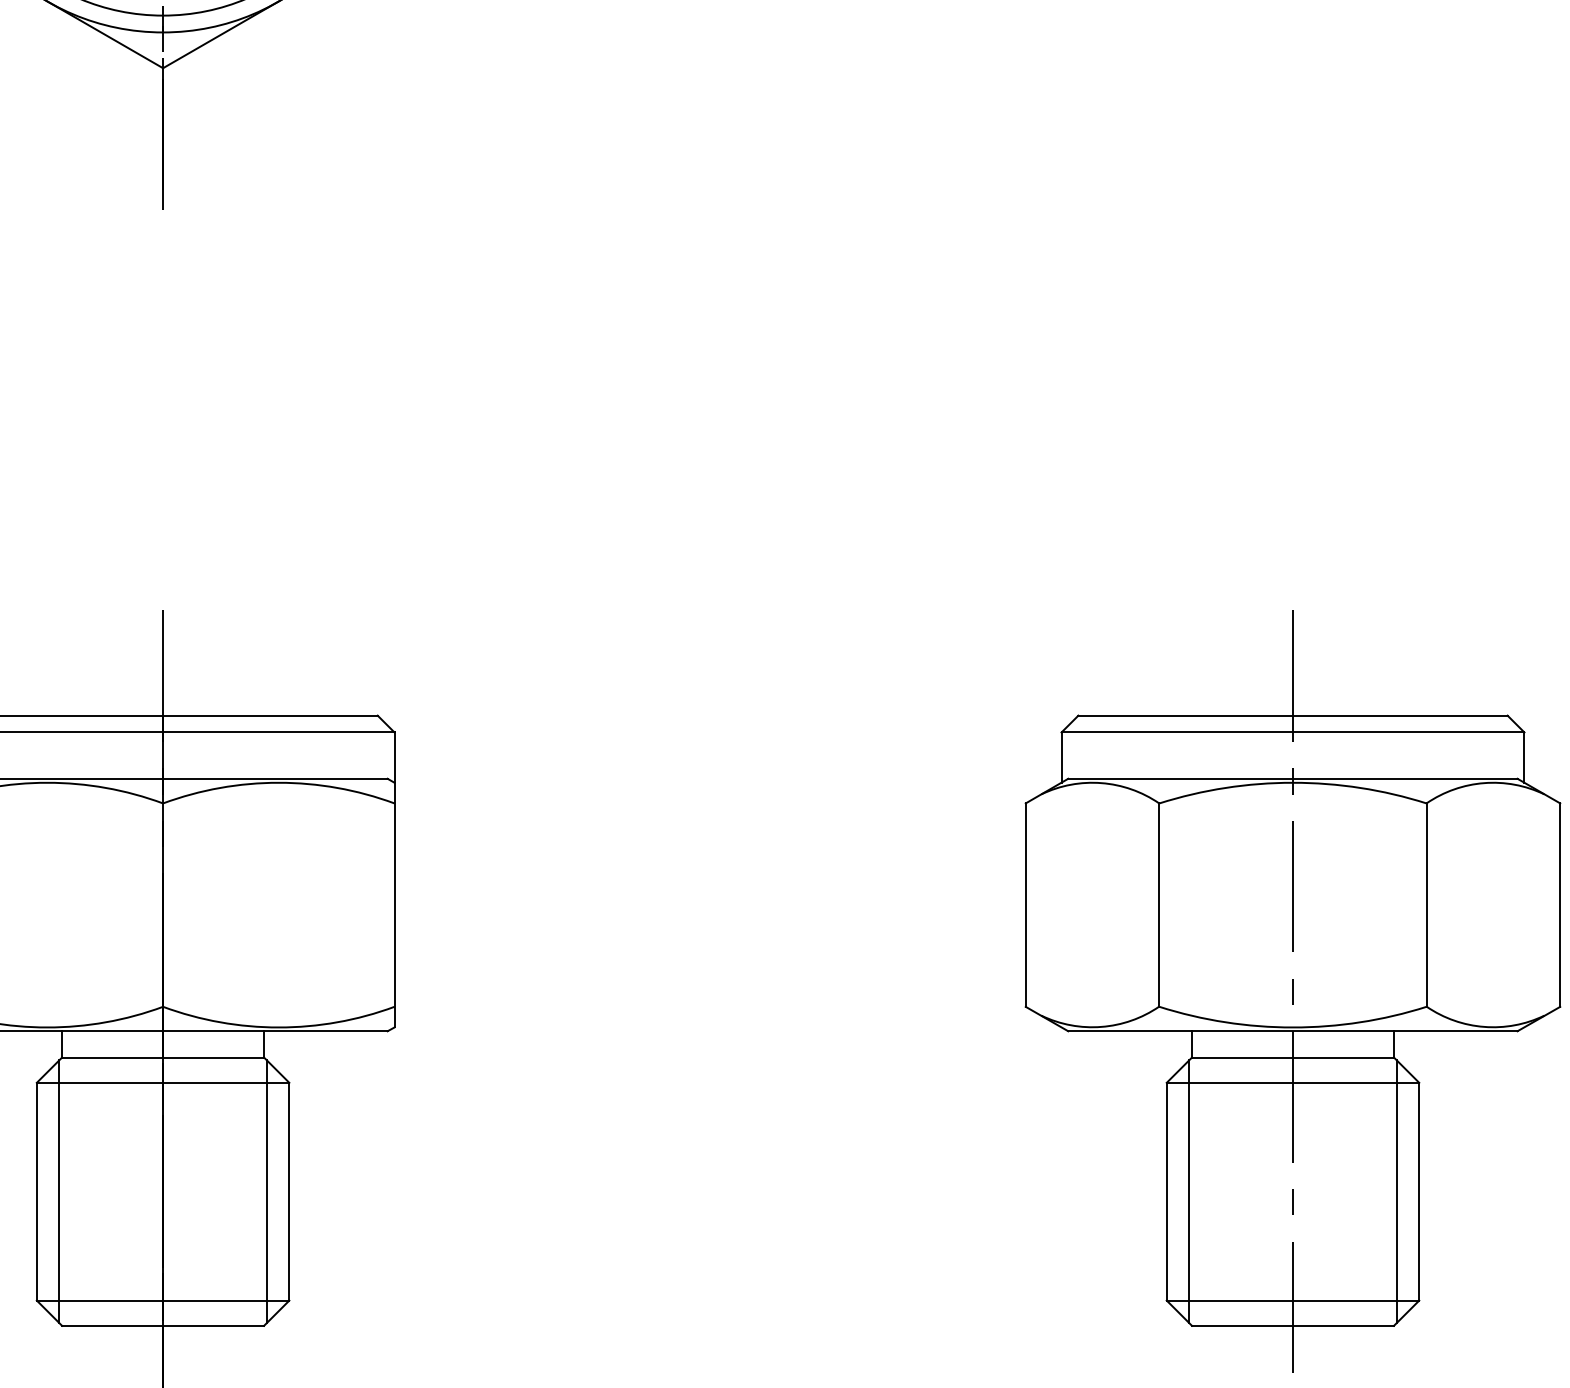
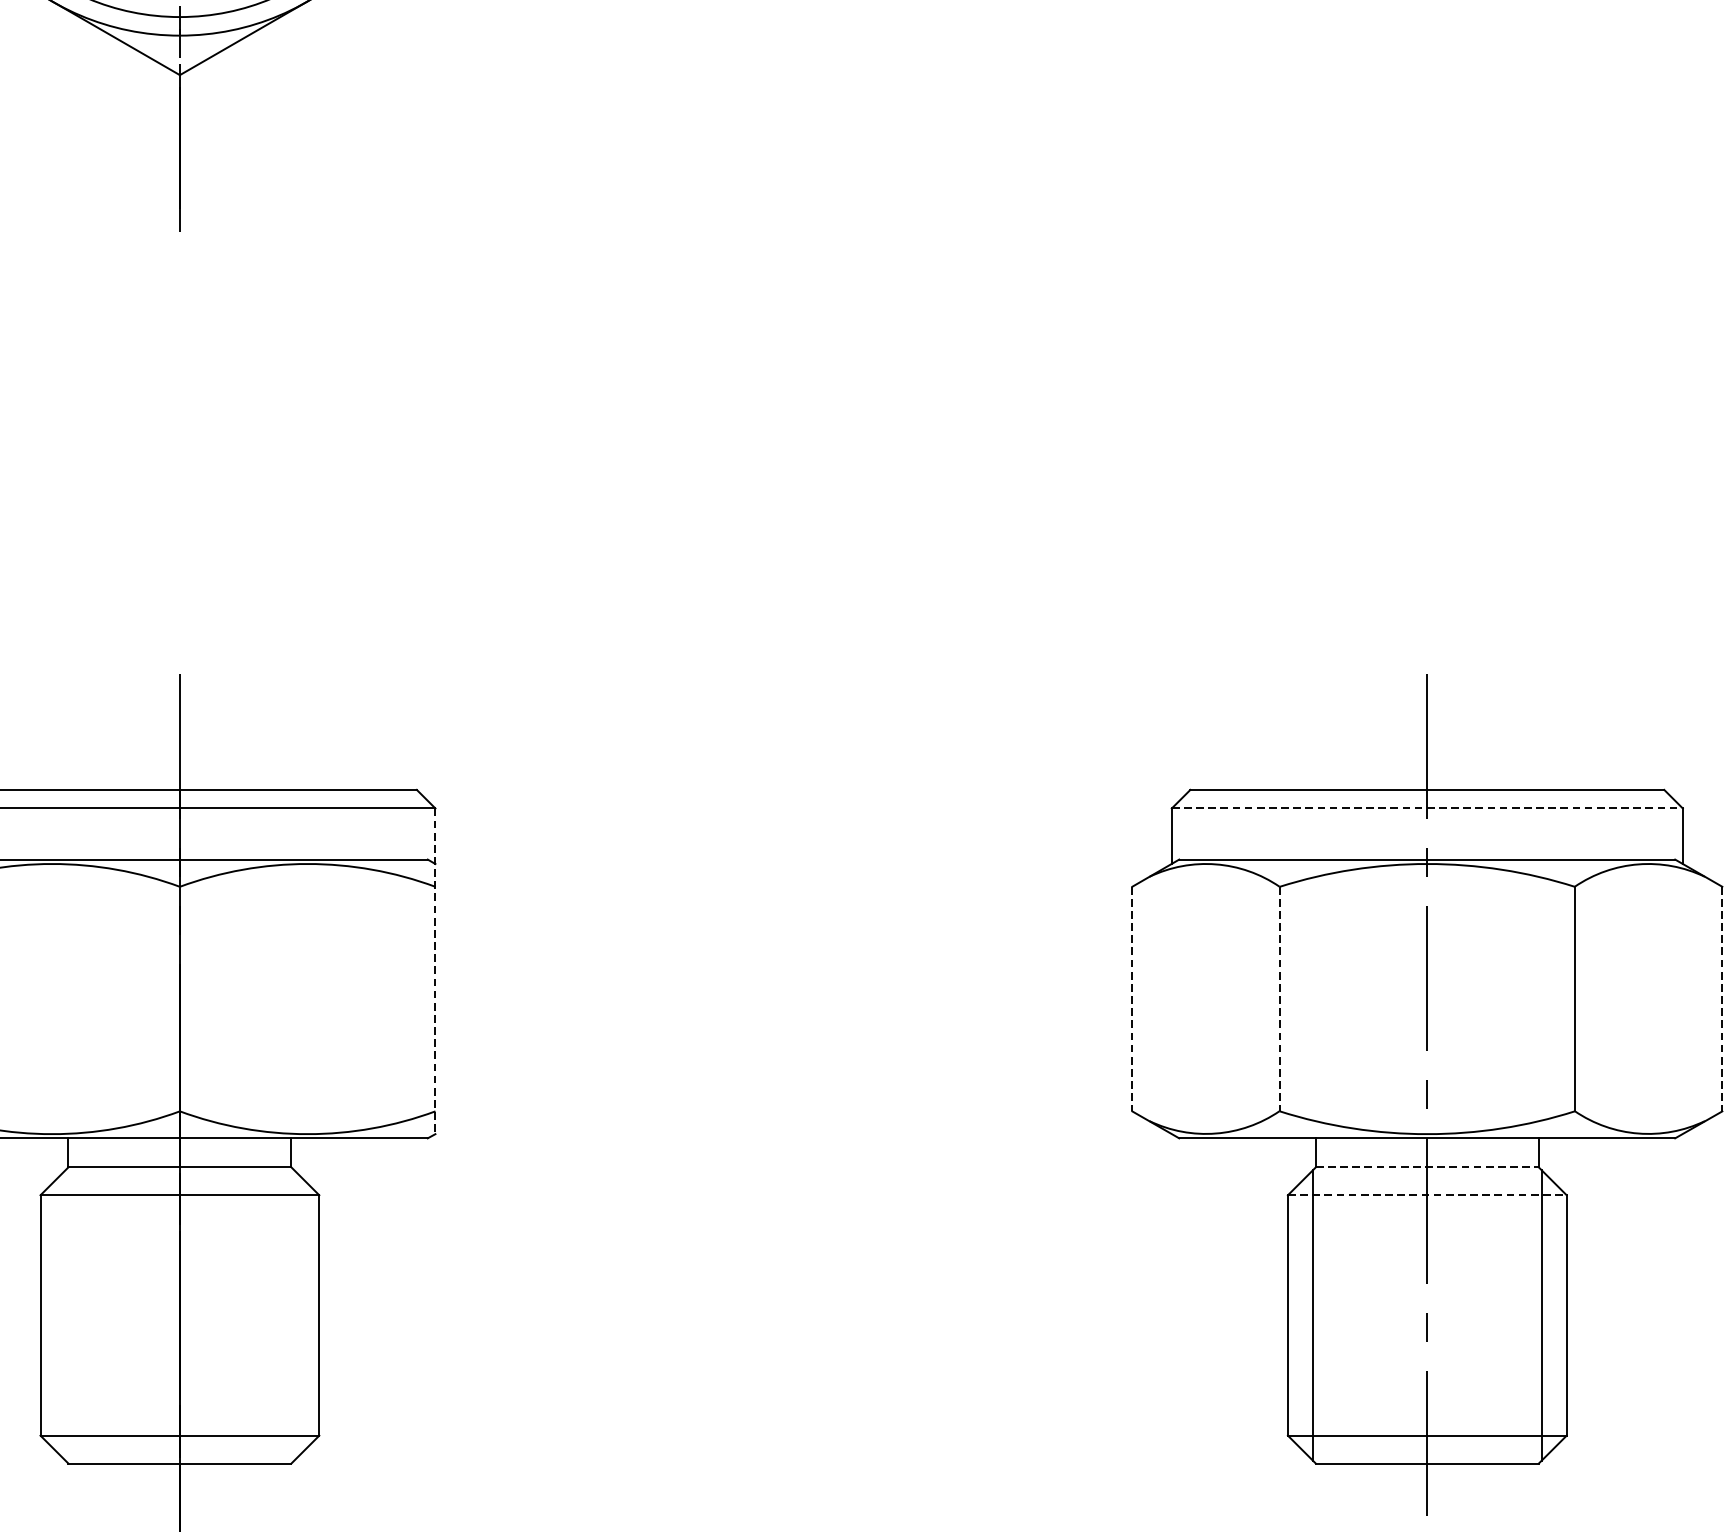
line: (1293, 732) -> (1427, 808), solid -> dashed
line: (394, 880) -> (435, 971), solid -> dashed
line: (1025, 905) -> (1132, 999), solid -> dashed
line: (1159, 905) -> (1279, 999), solid -> dashed
line: (1560, 905) -> (1722, 999), solid -> dashed
line: (1293, 1057) -> (1427, 1167), solid -> dashed
line: (1293, 1082) -> (1427, 1194), solid -> dashed
line: (59, 1191) -> (65, 1315), removed
line: (266, 1191) -> (294, 1315), removed

